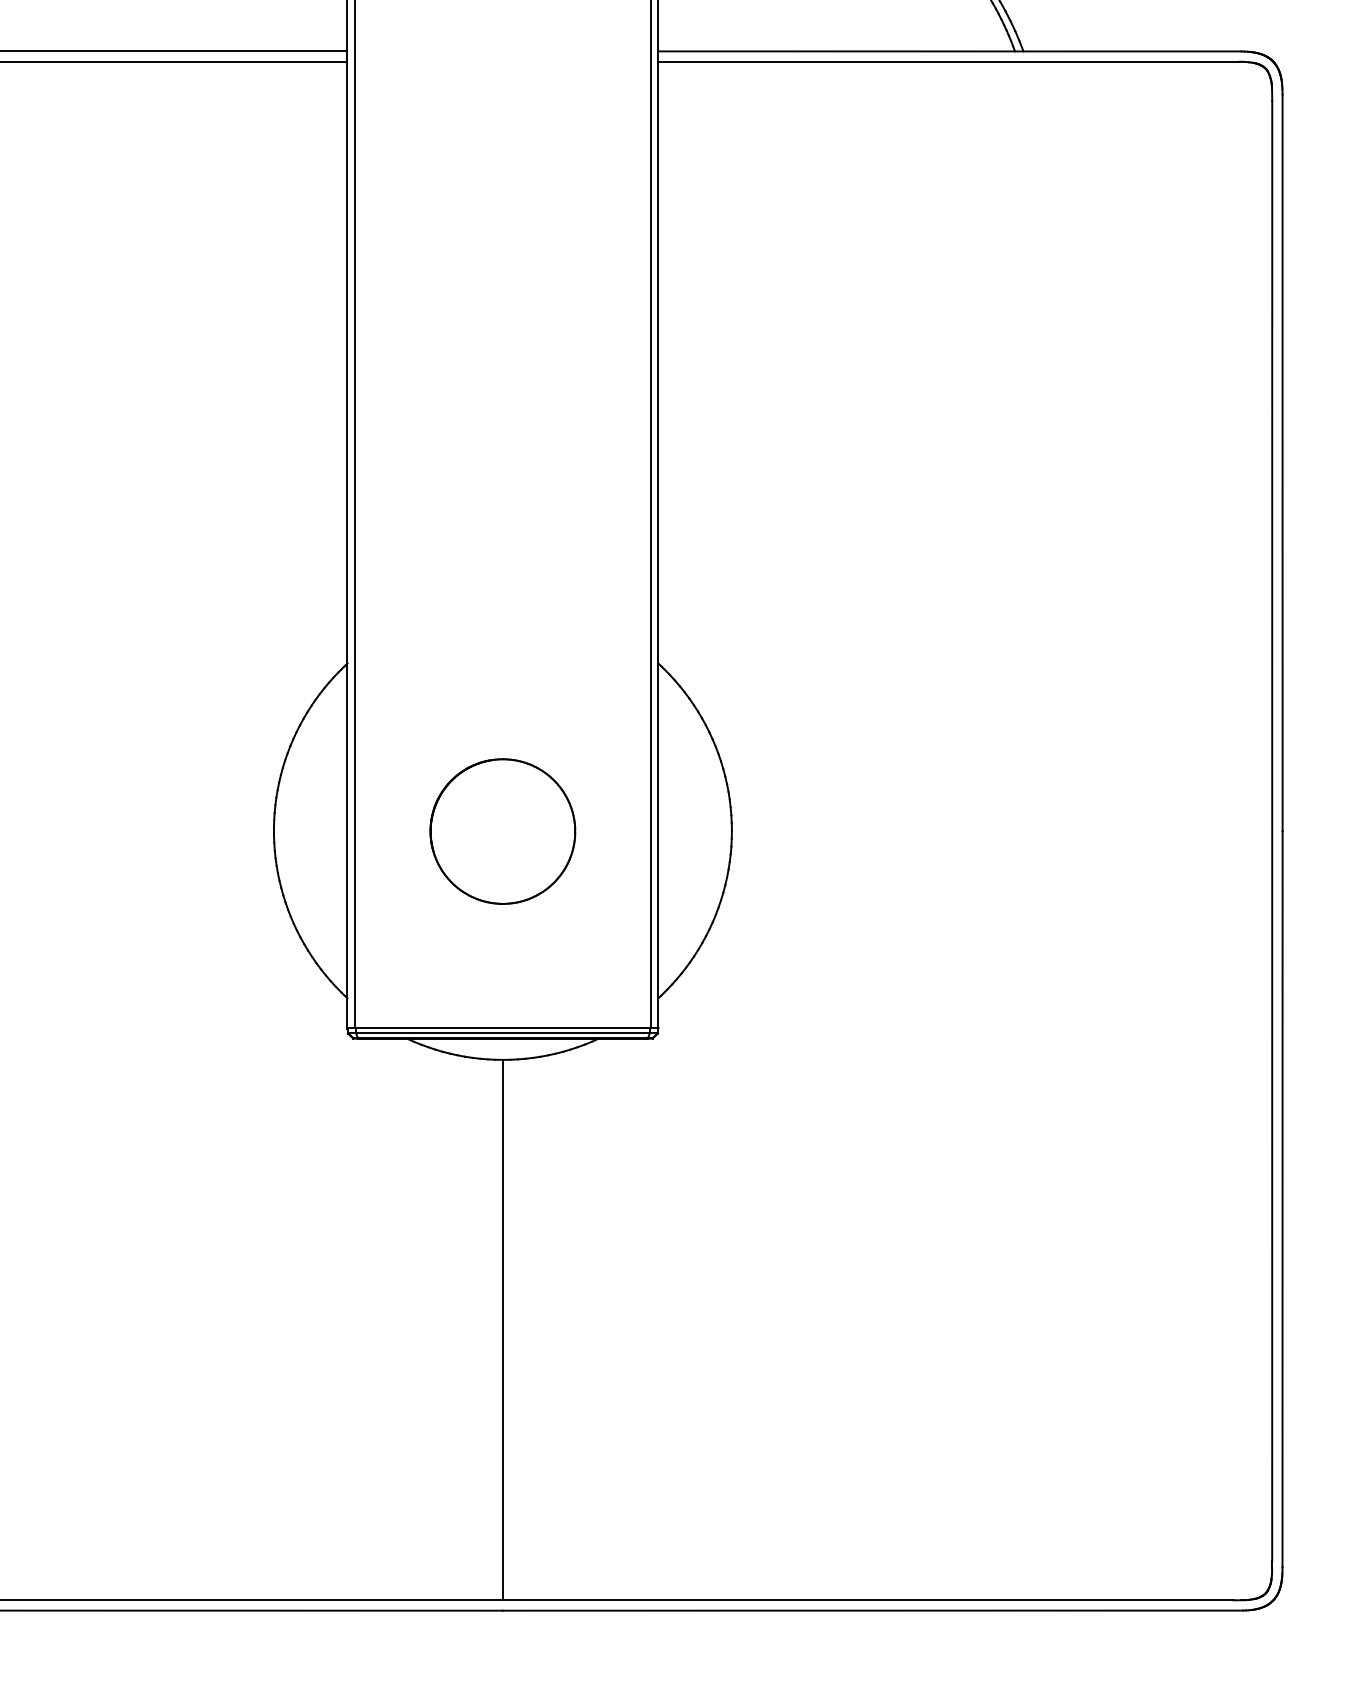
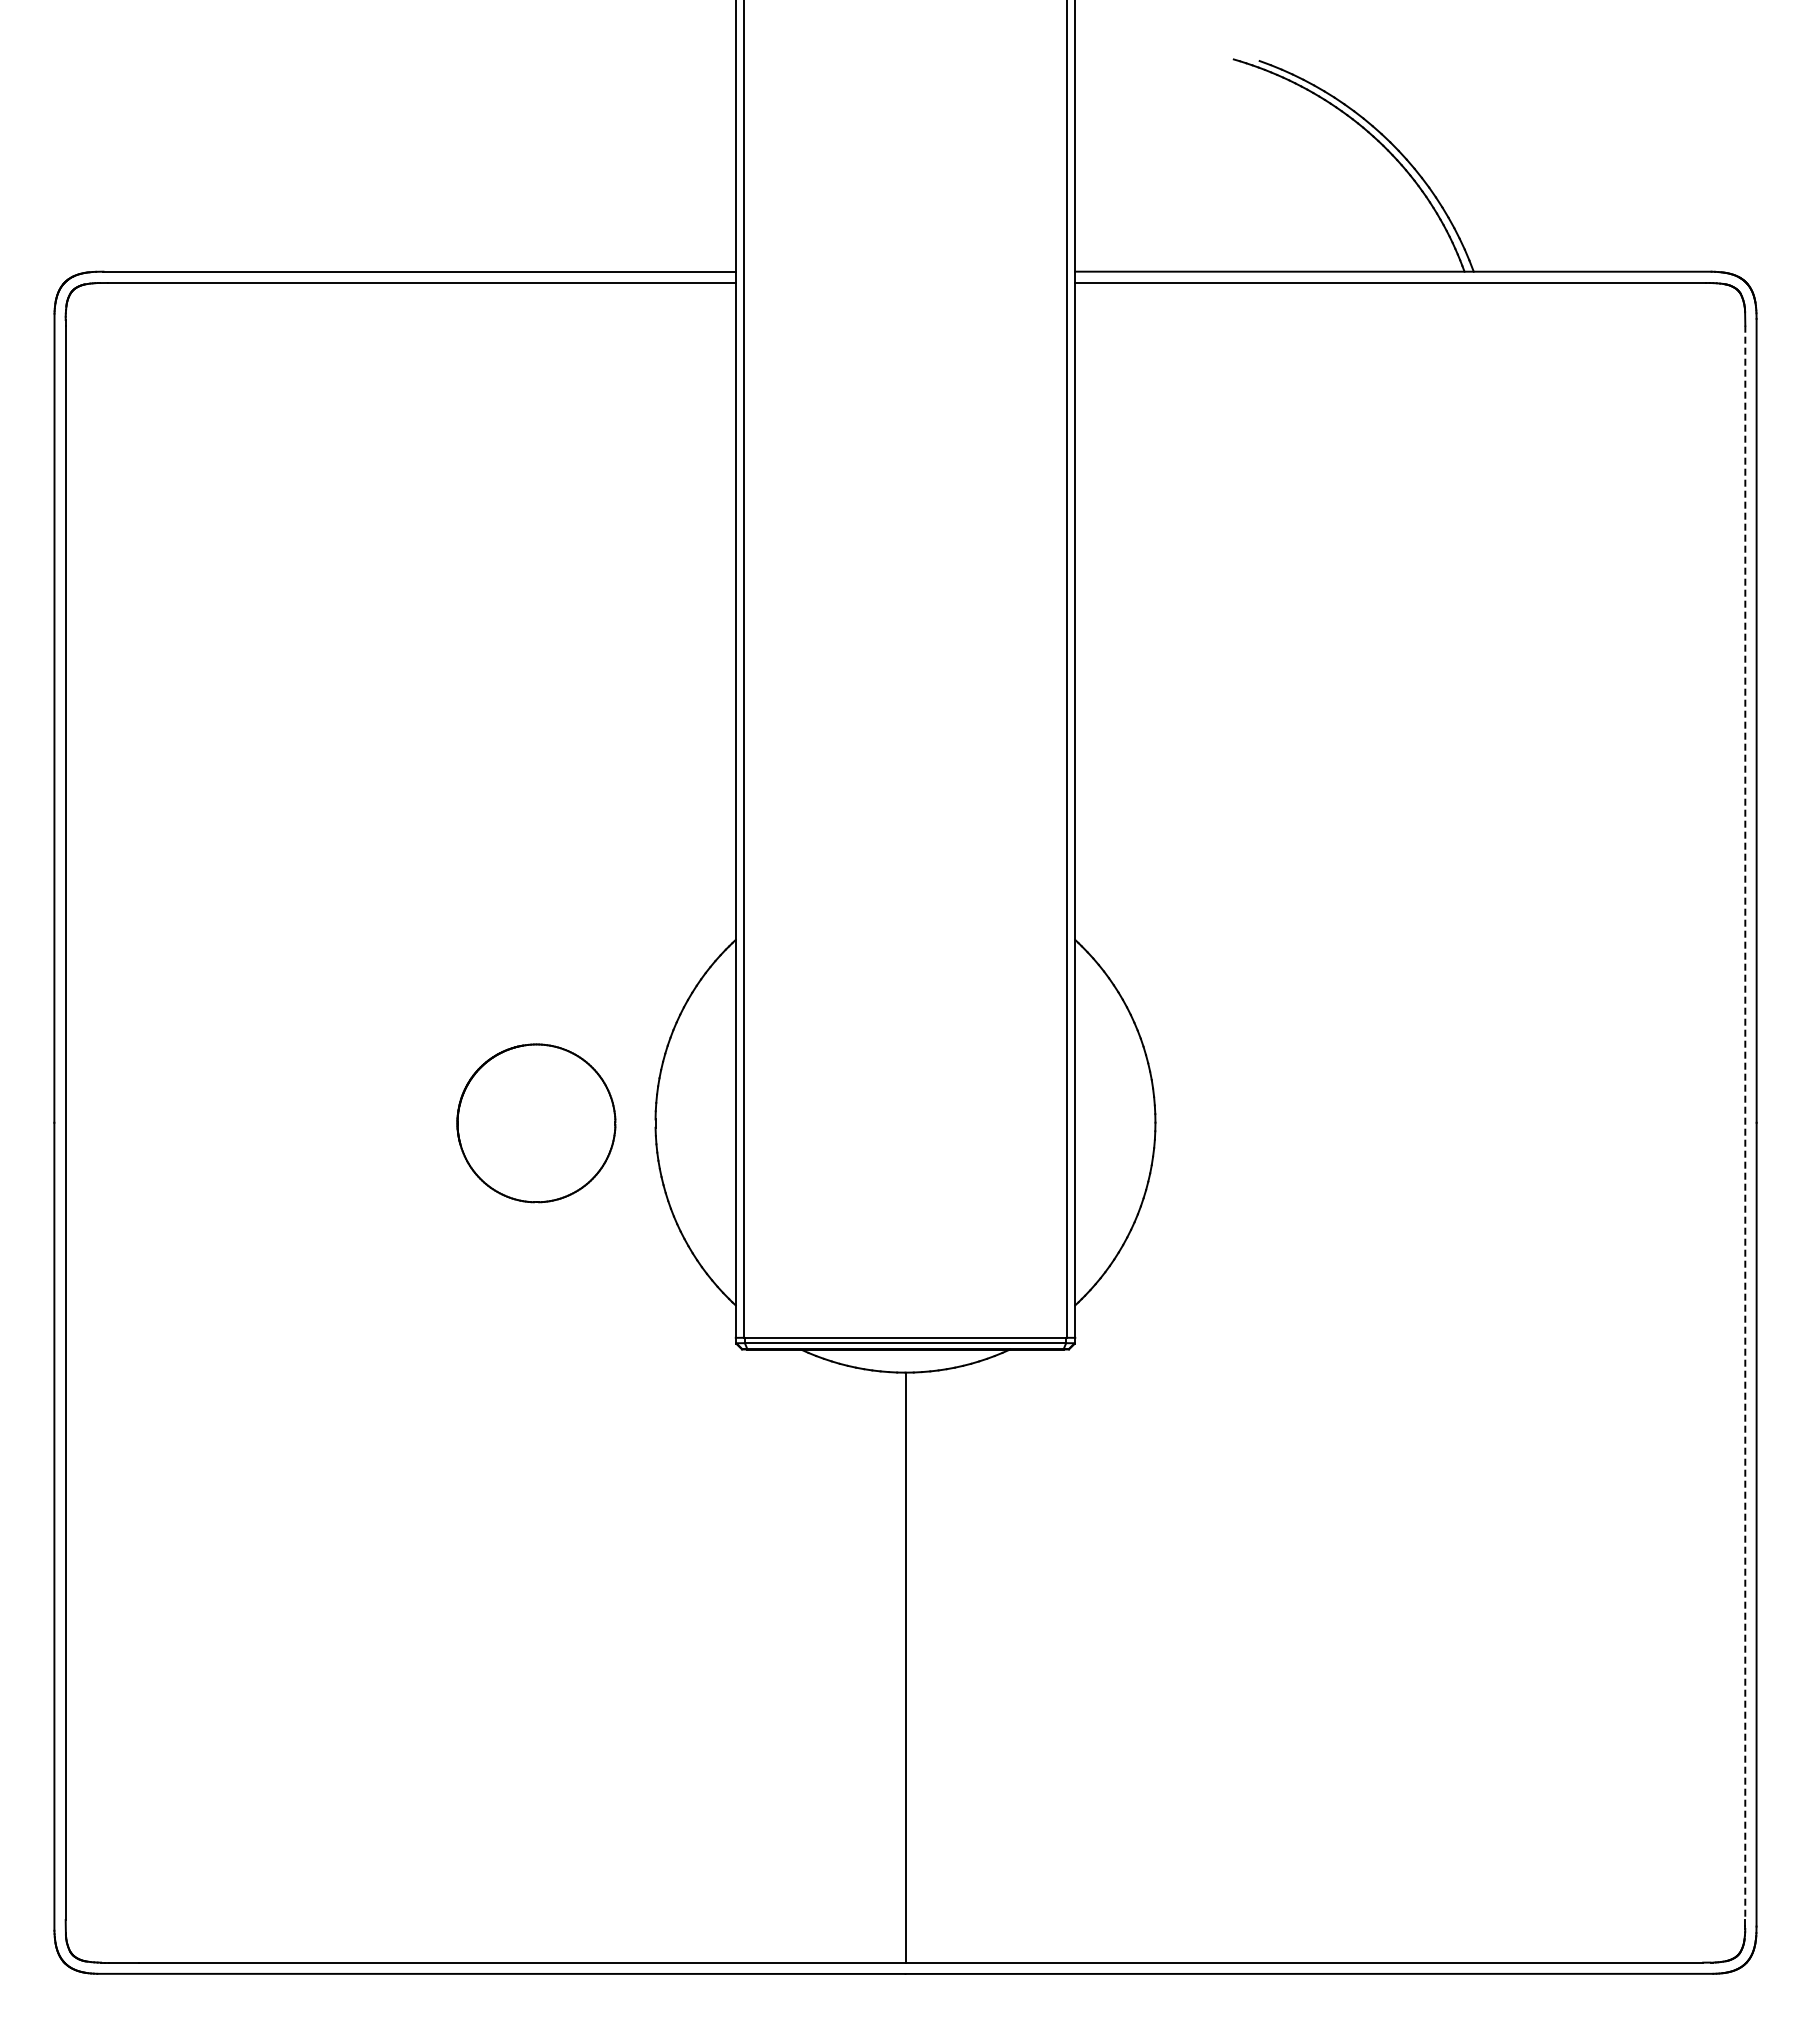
line: (1272, 830) -> (1745, 1122), solid -> dashed
part: (502, 831) -> (536, 1123), moved

